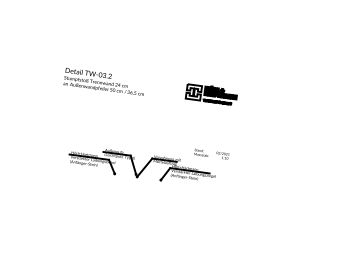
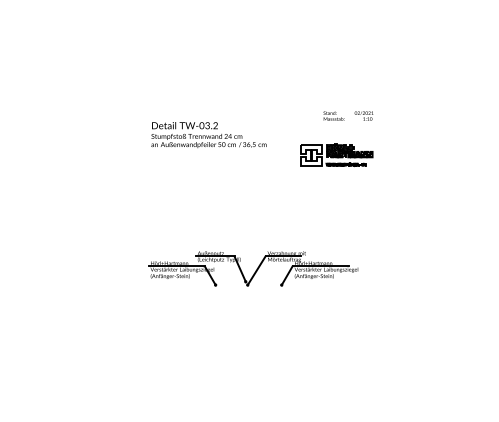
text: (104, 81) -> (208, 134), moved
text: (211, 153) -> (348, 115), moved

